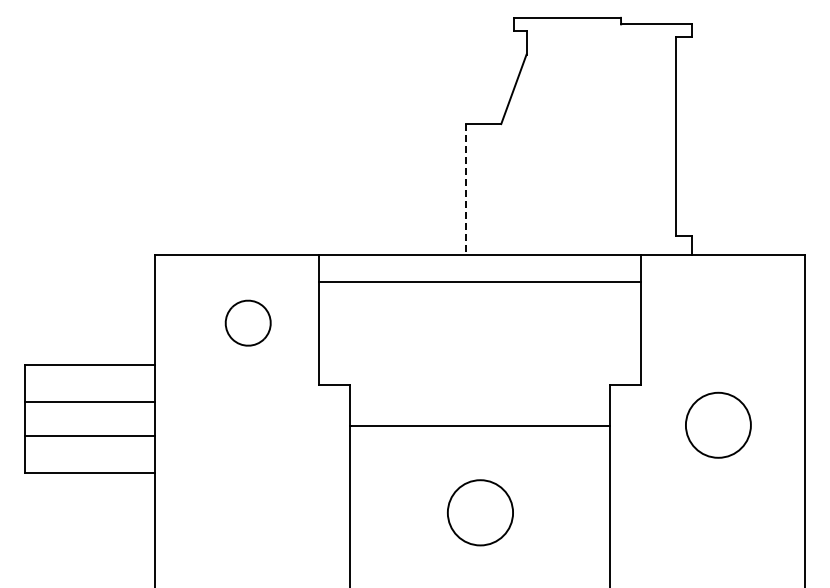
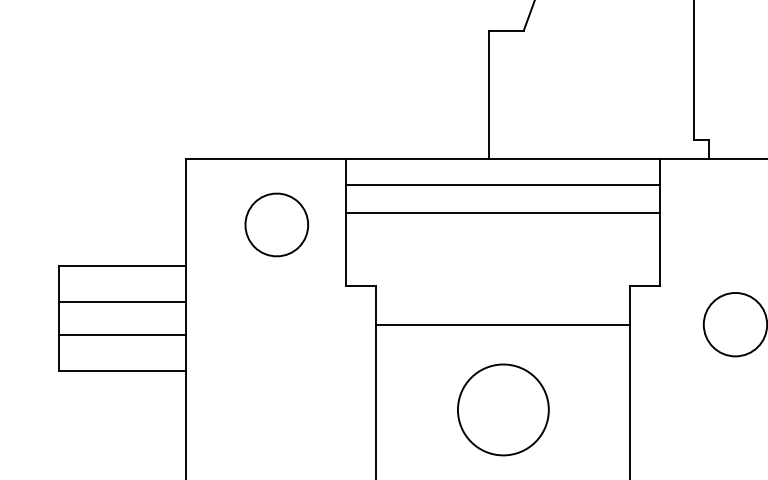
line: (466, 189) -> (489, 94), dashed -> solid
line: (479, 310) -> (502, 212), added
part: (248, 323) -> (277, 225), size x1.43
circle: (480, 512) -> (503, 409), size x1.43

